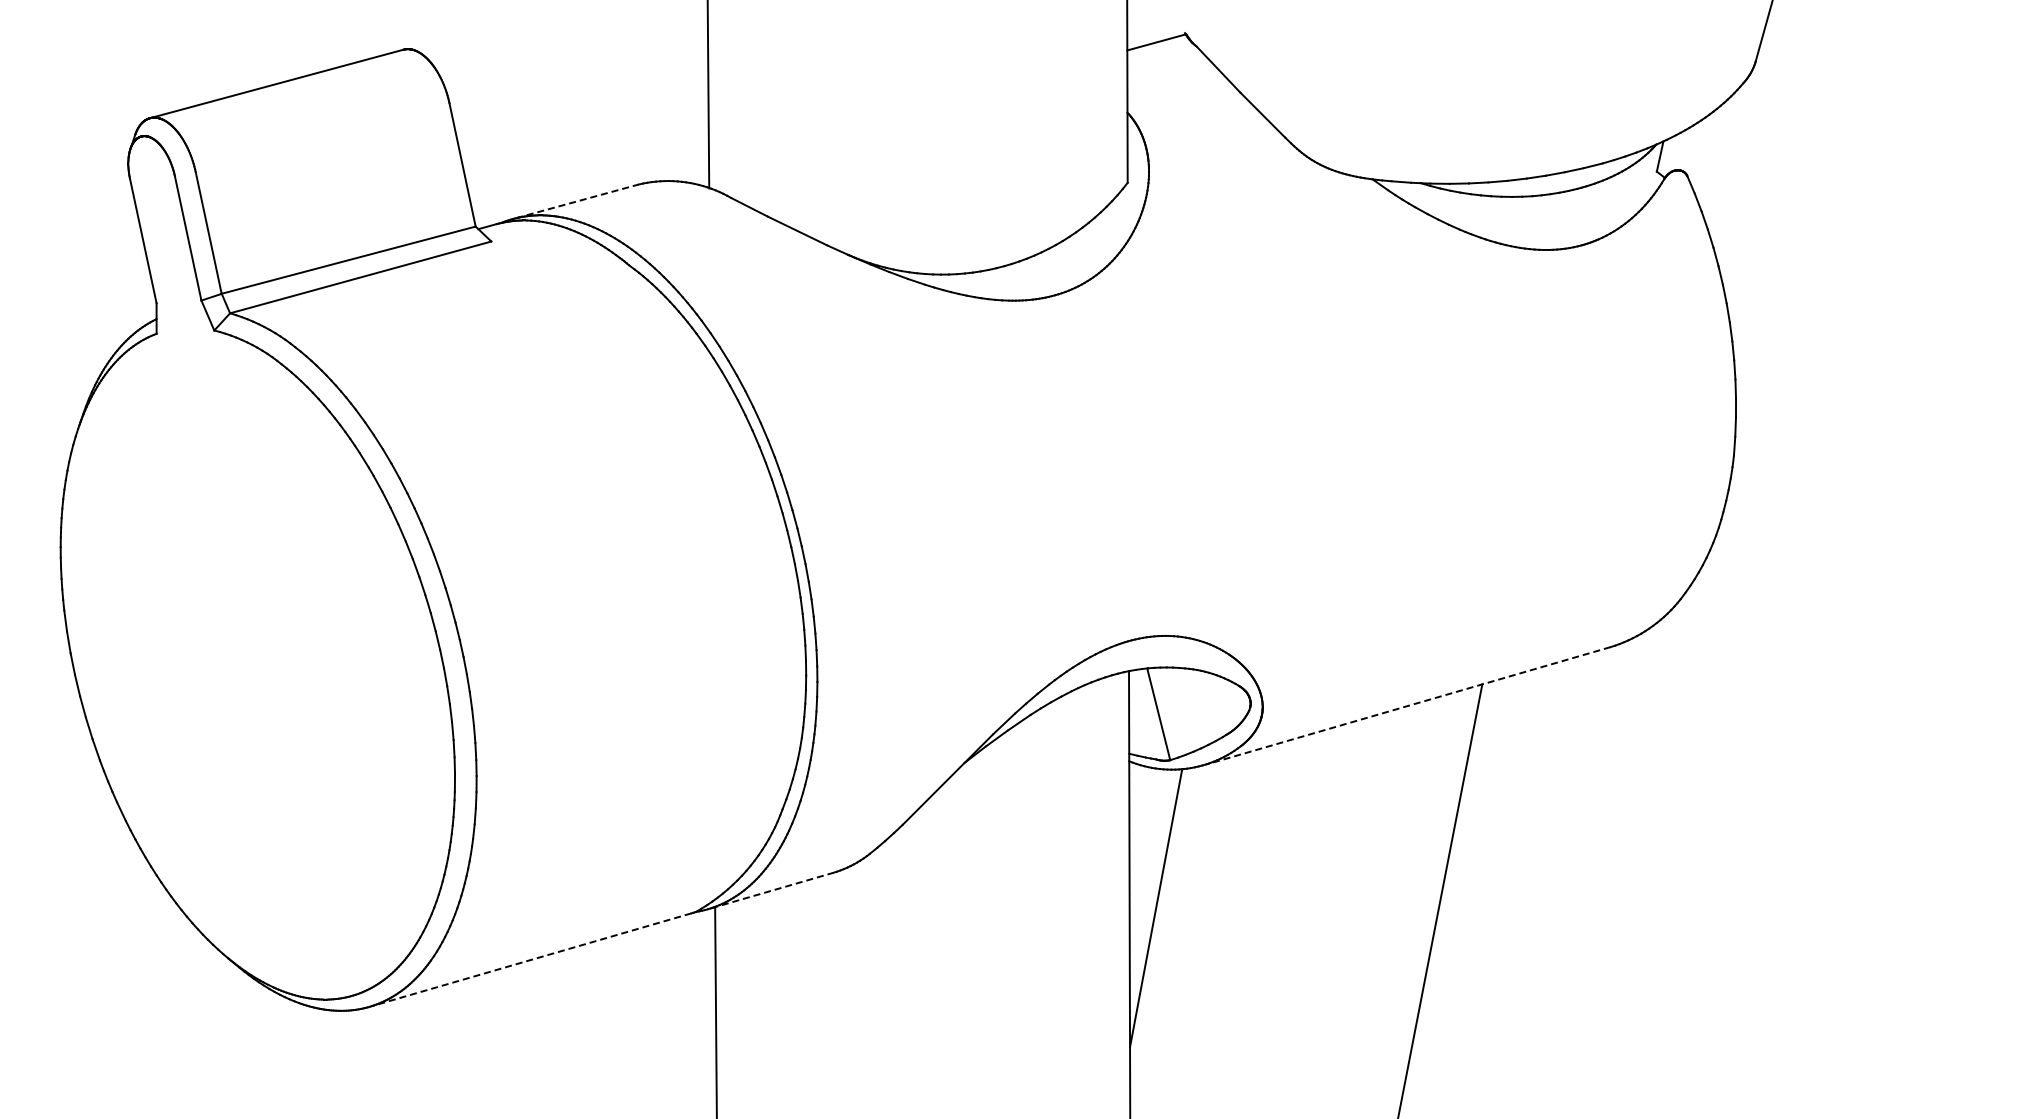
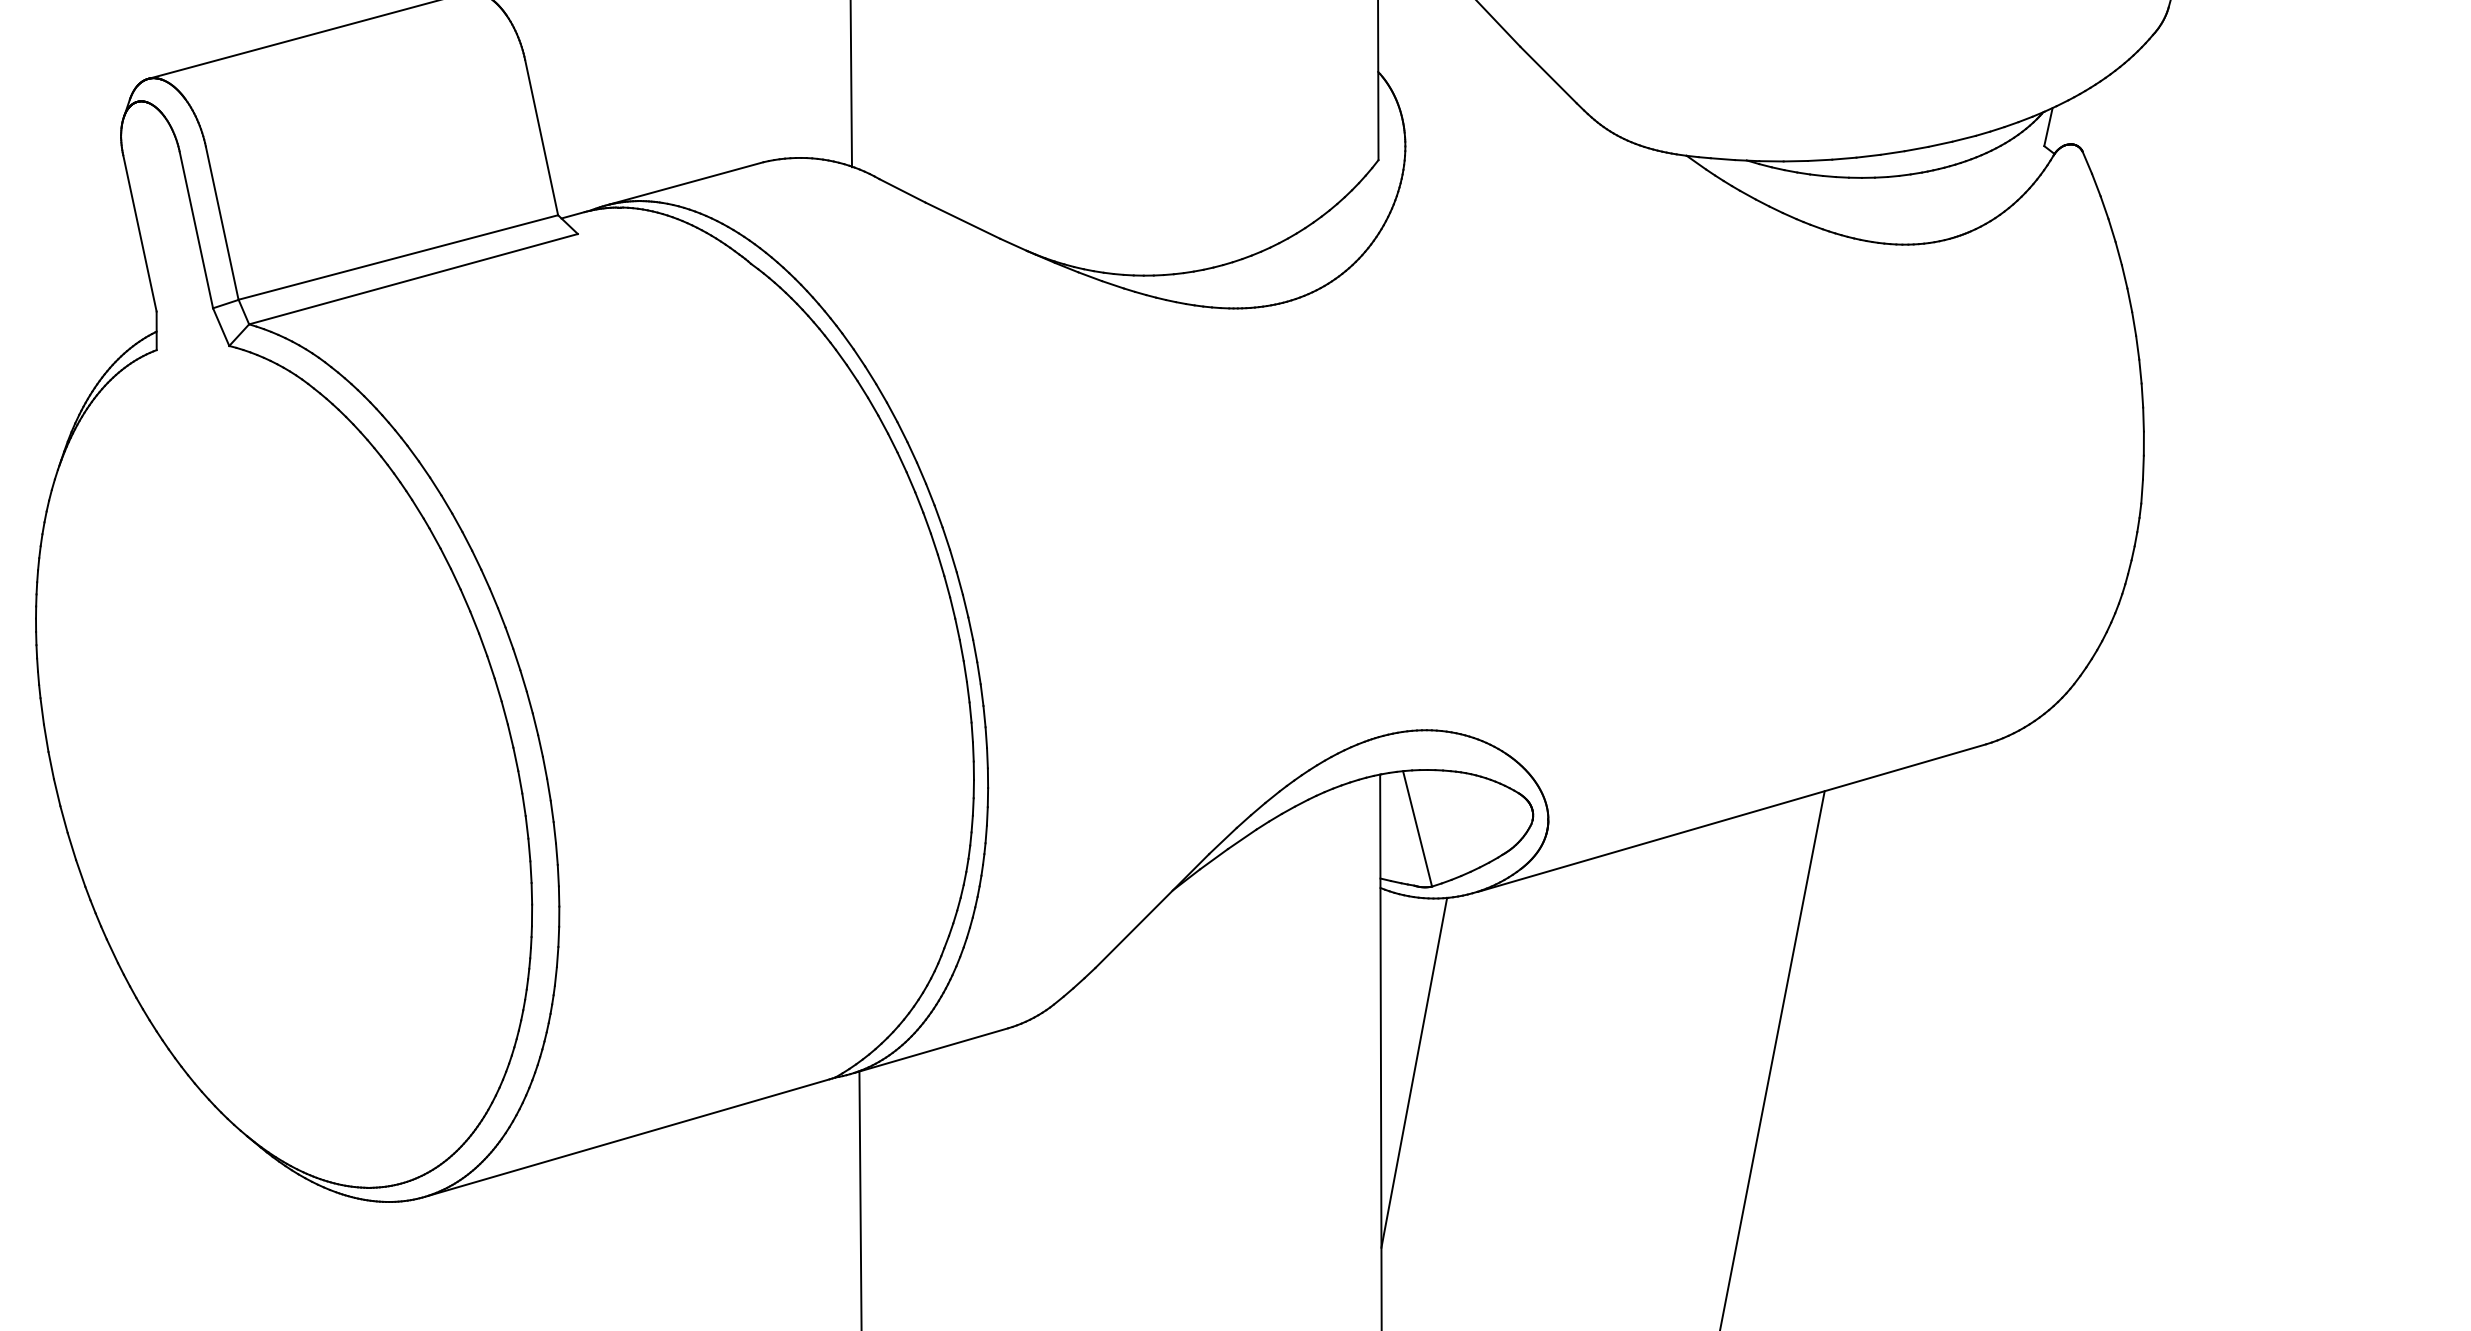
line: (577, 201) -> (686, 183), dashed -> solid
line: (1408, 705) -> (1731, 817), dashed -> solid
line: (772, 890) -> (931, 1050), dashed -> solid
line: (531, 959) -> (628, 1137), dashed -> solid

